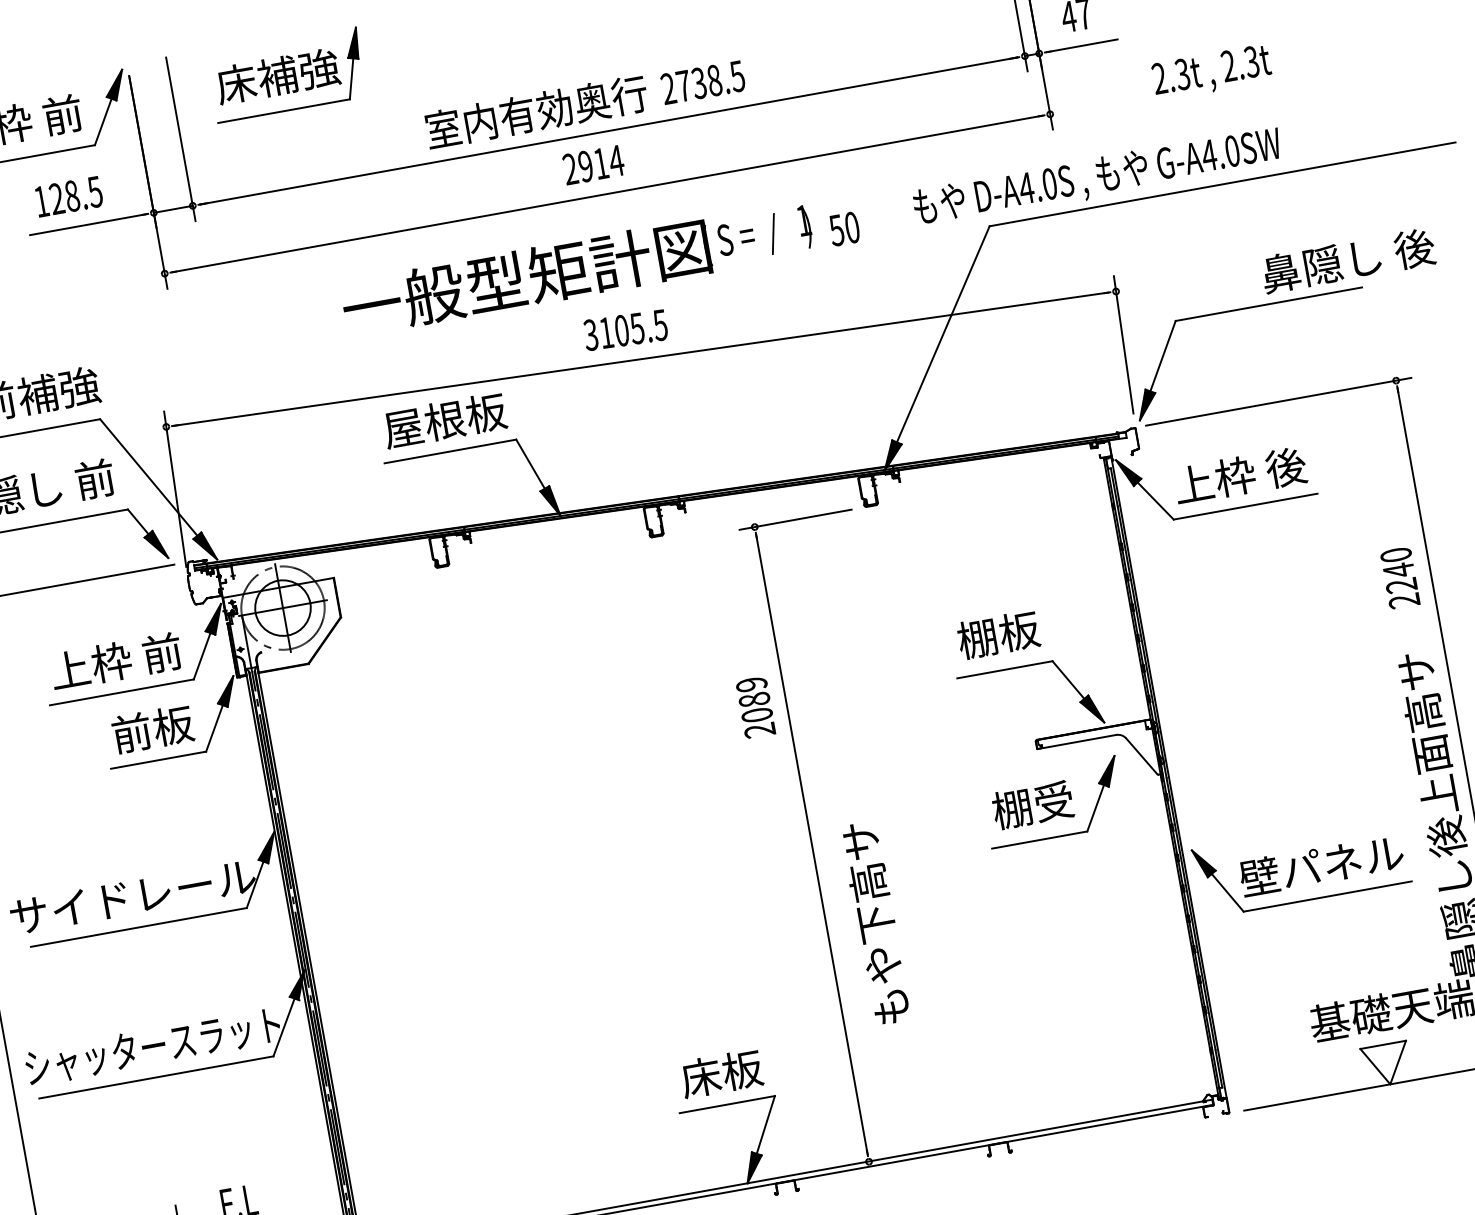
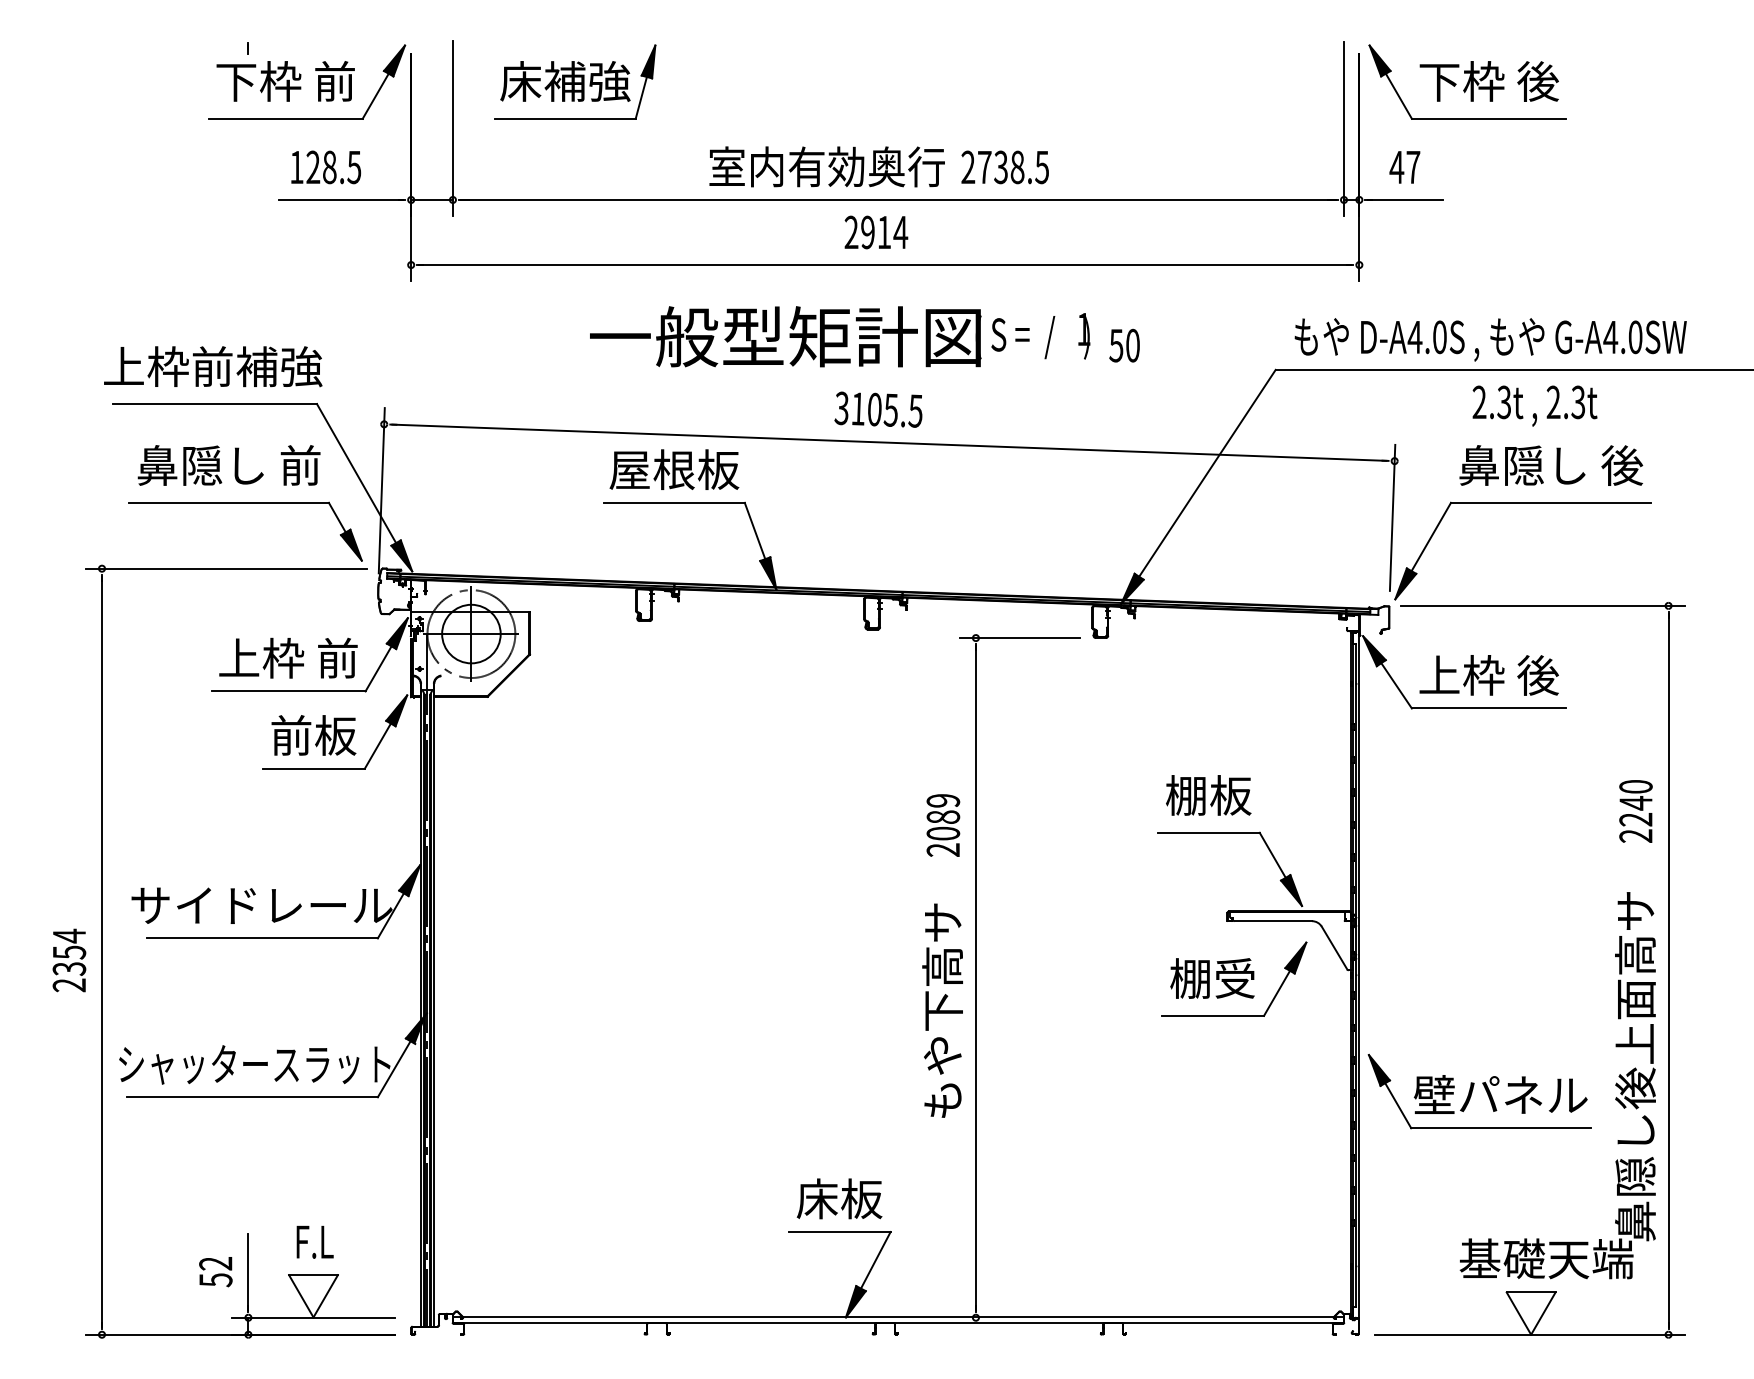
text: (1211, 72) -> (1534, 405), moved
text: (1097, 177) -> (1490, 339), moved
text: (1348, 260) -> (1551, 465), moved
text: (875, 923) -> (942, 1010), moved

